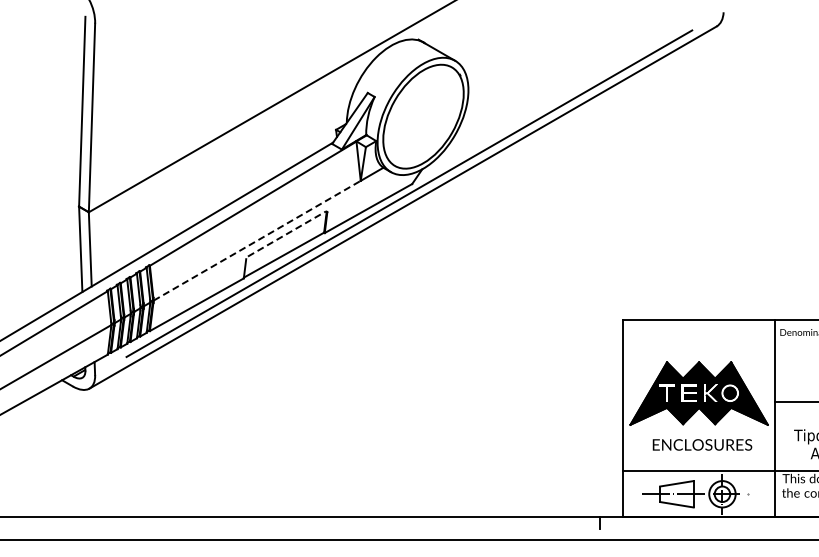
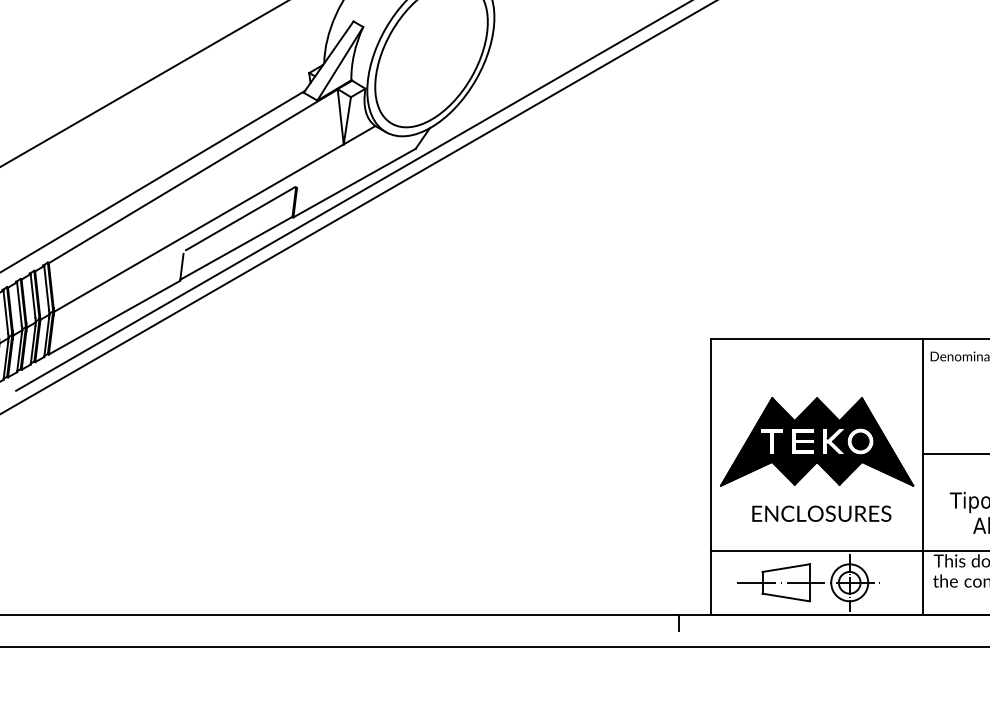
line: (286, 233) -> (239, 218), dashed -> solid
line: (257, 240) -> (199, 227), dashed -> solid

